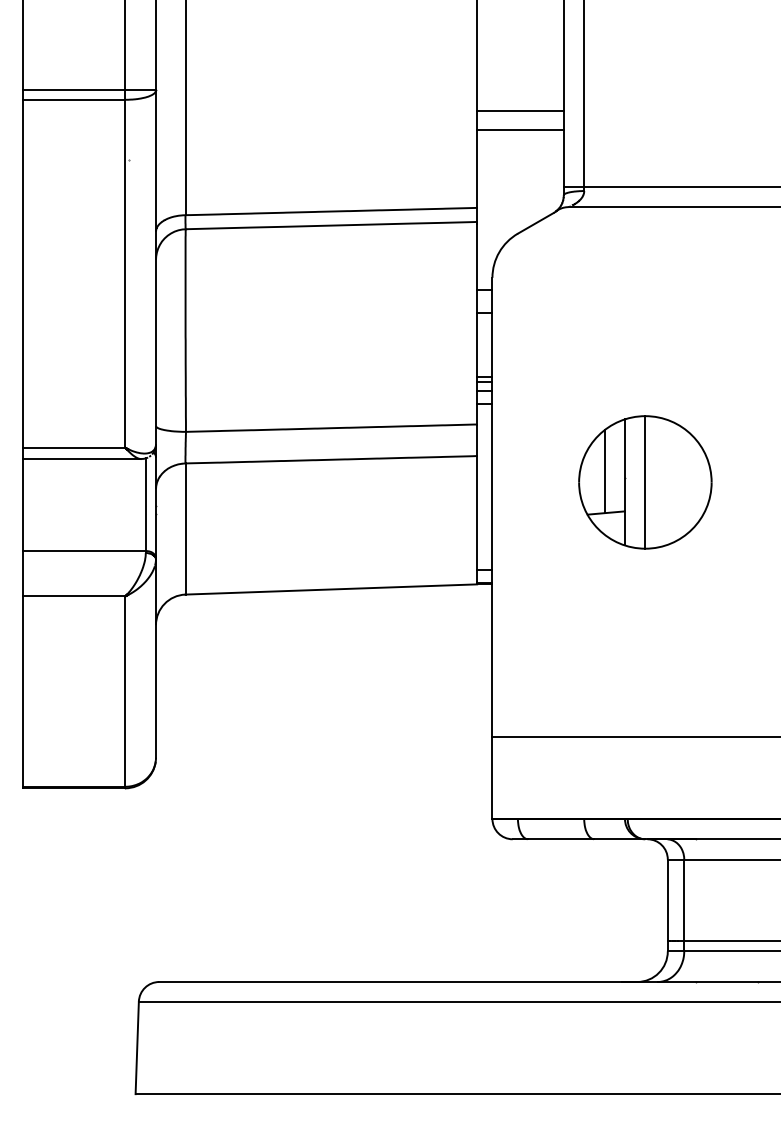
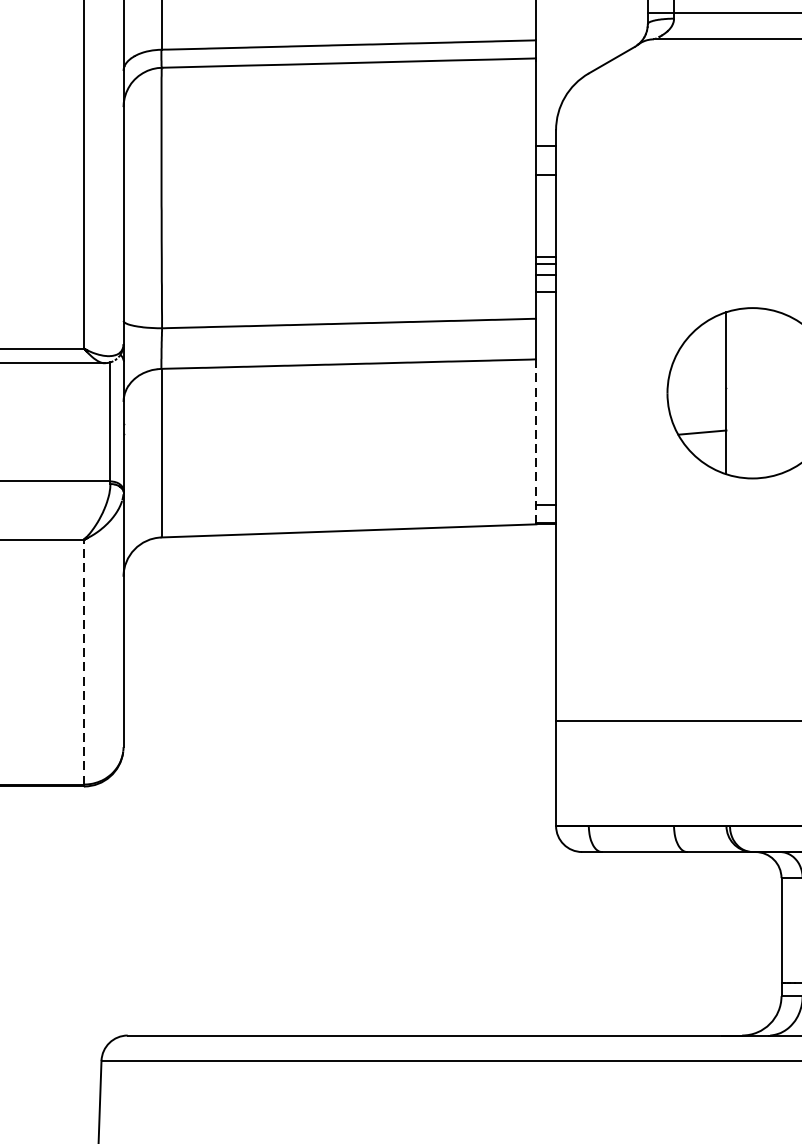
line: (604, 471) -> (700, 379), removed
line: (645, 482) -> (752, 393), removed
line: (477, 518) -> (536, 439), solid -> dashed
line: (125, 691) -> (84, 662), solid -> dashed

